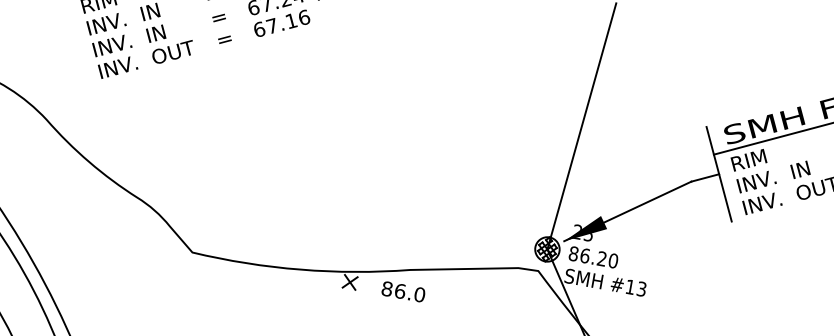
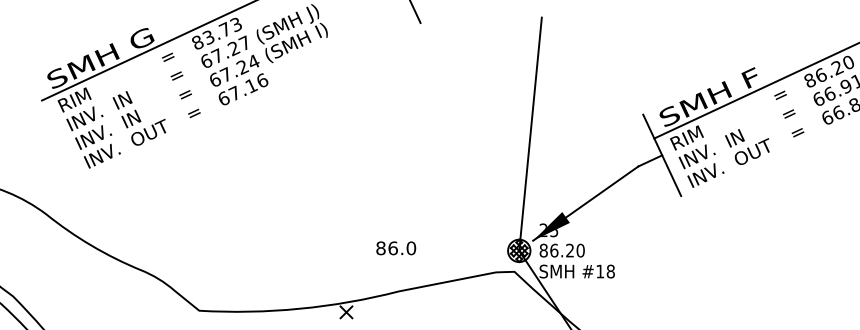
text: (641, 289) -> (610, 271), #13 -> #18
text: (403, 292) -> (396, 248), moved

